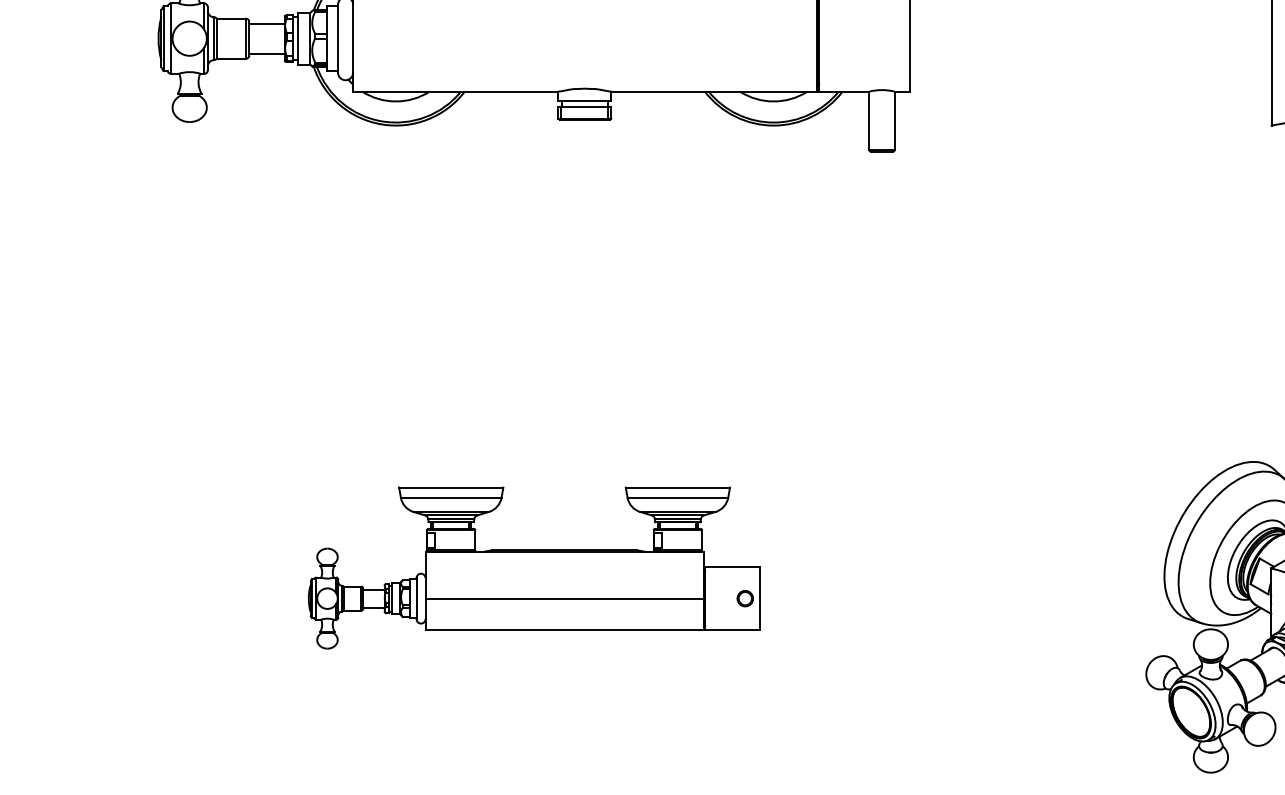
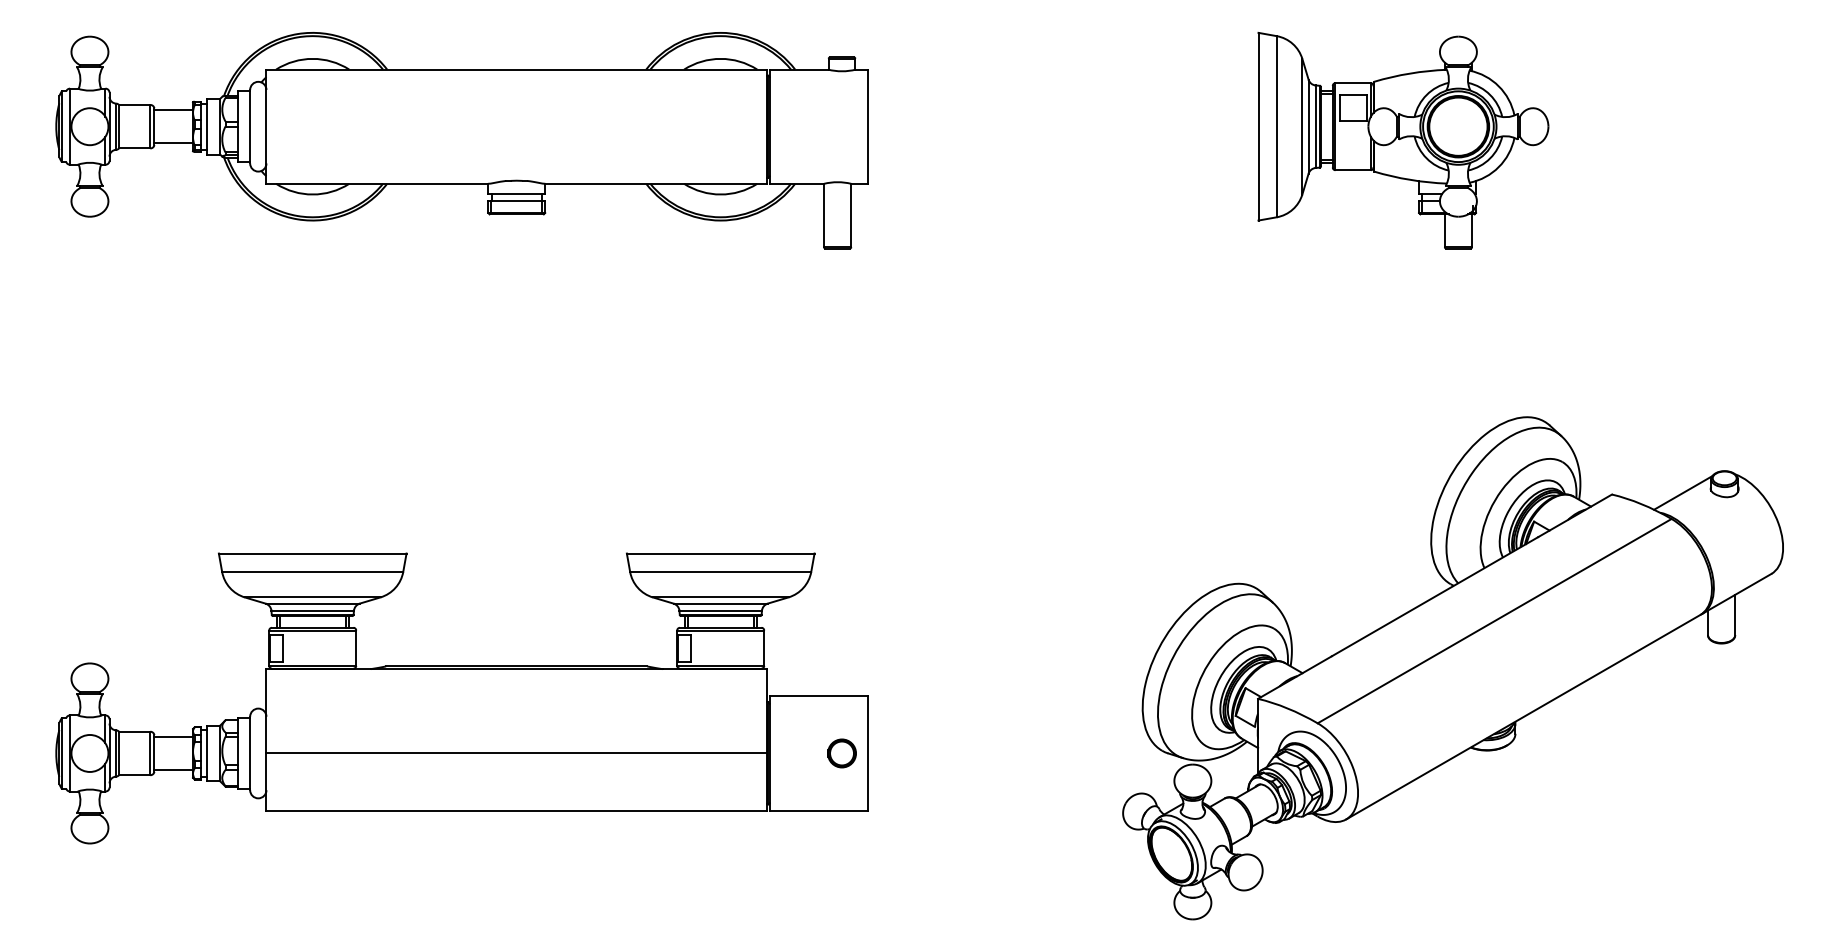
part: (533, 568) -> (461, 698), size x1.67

